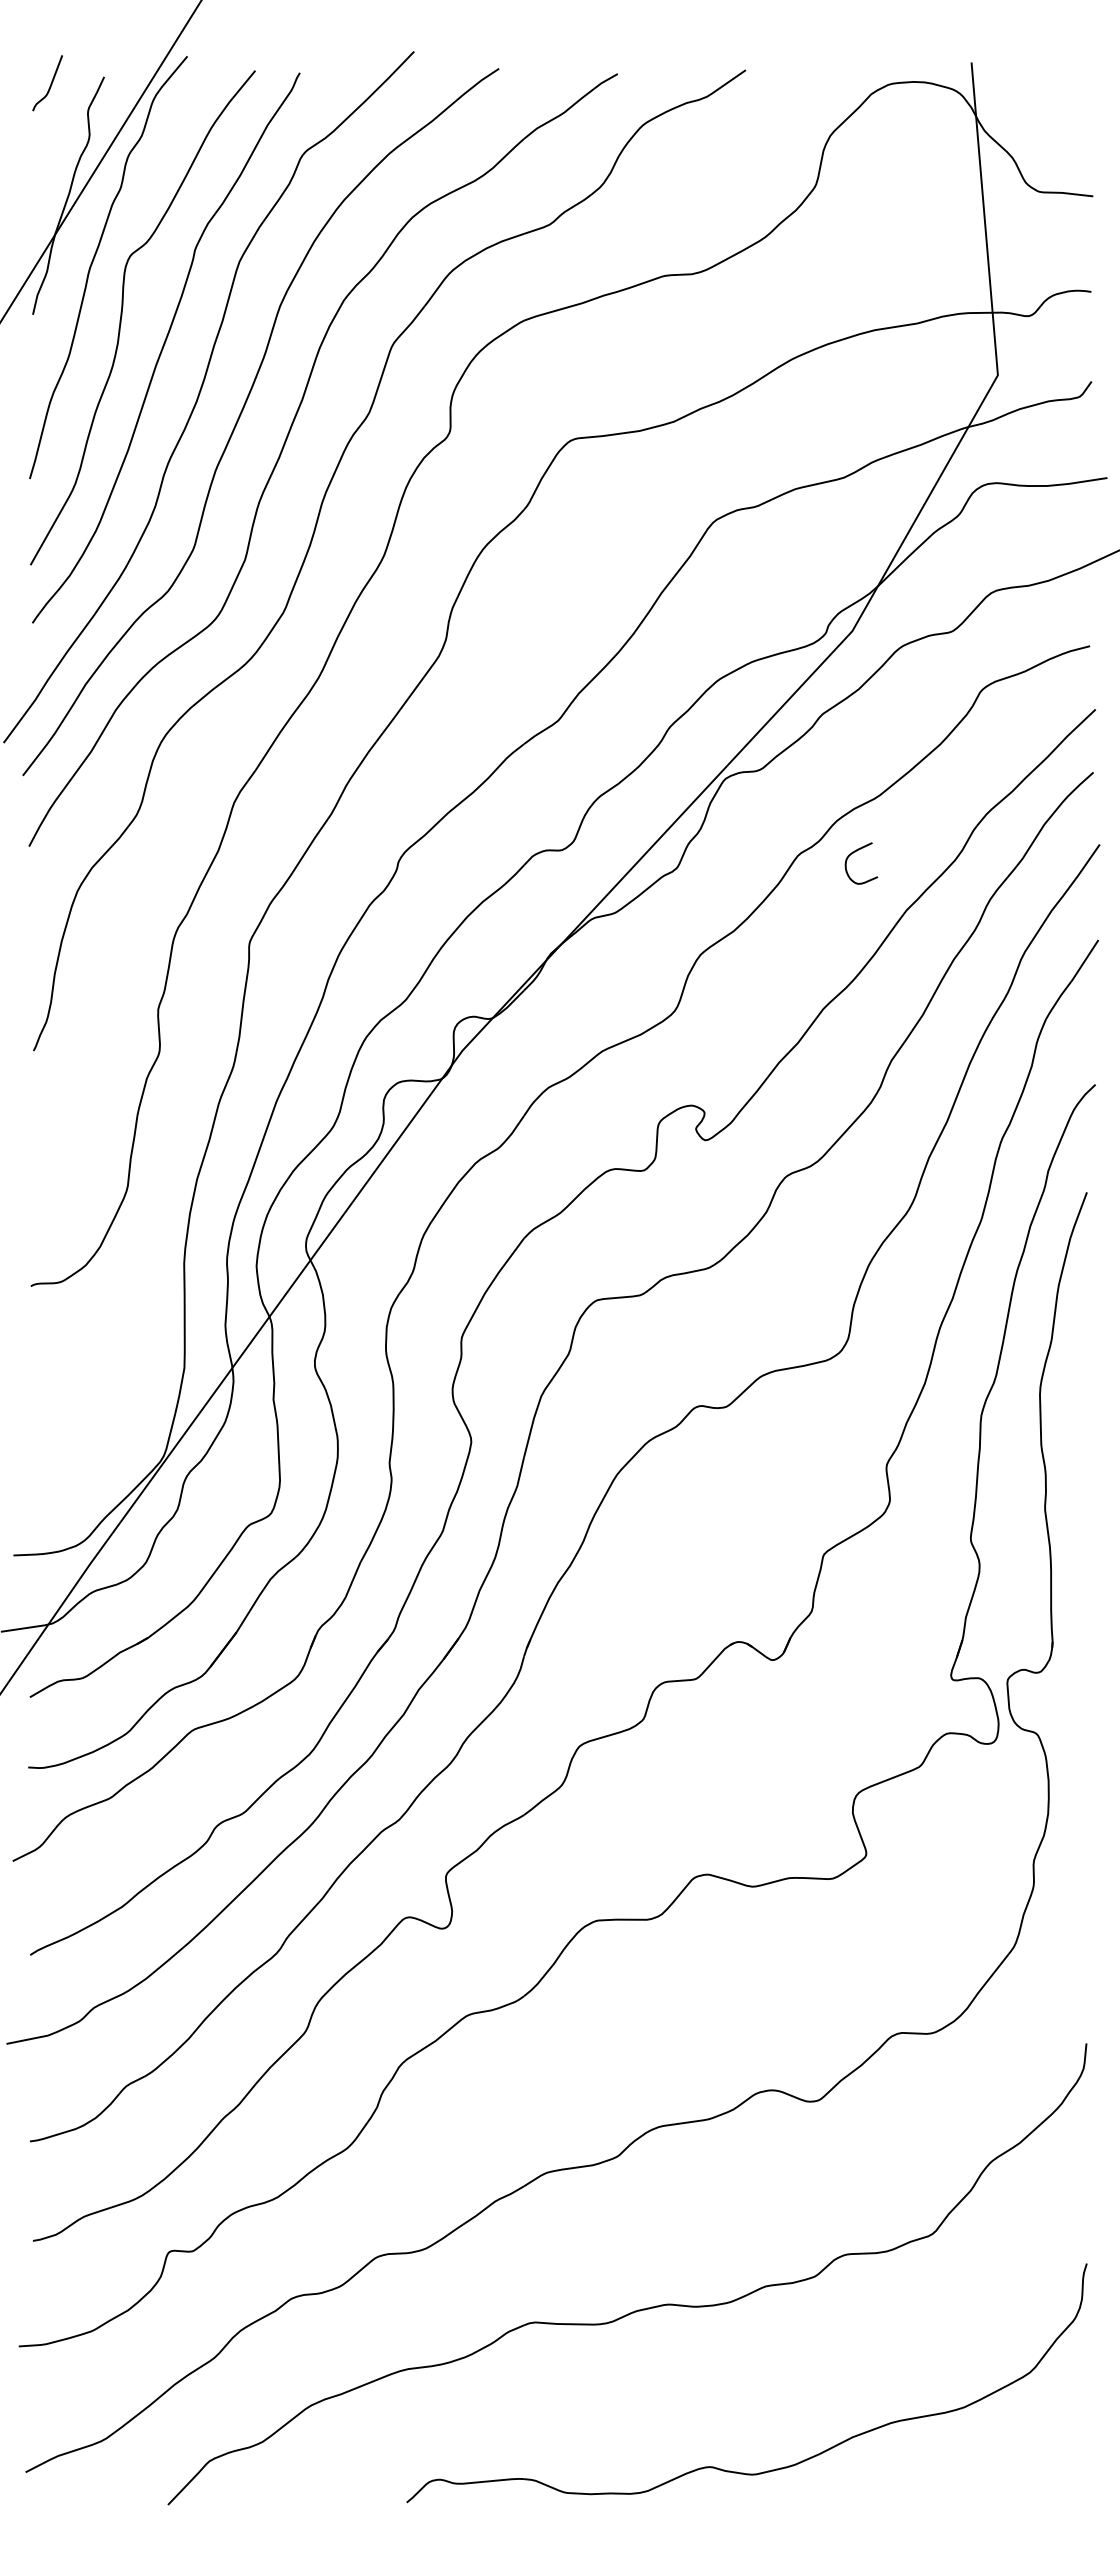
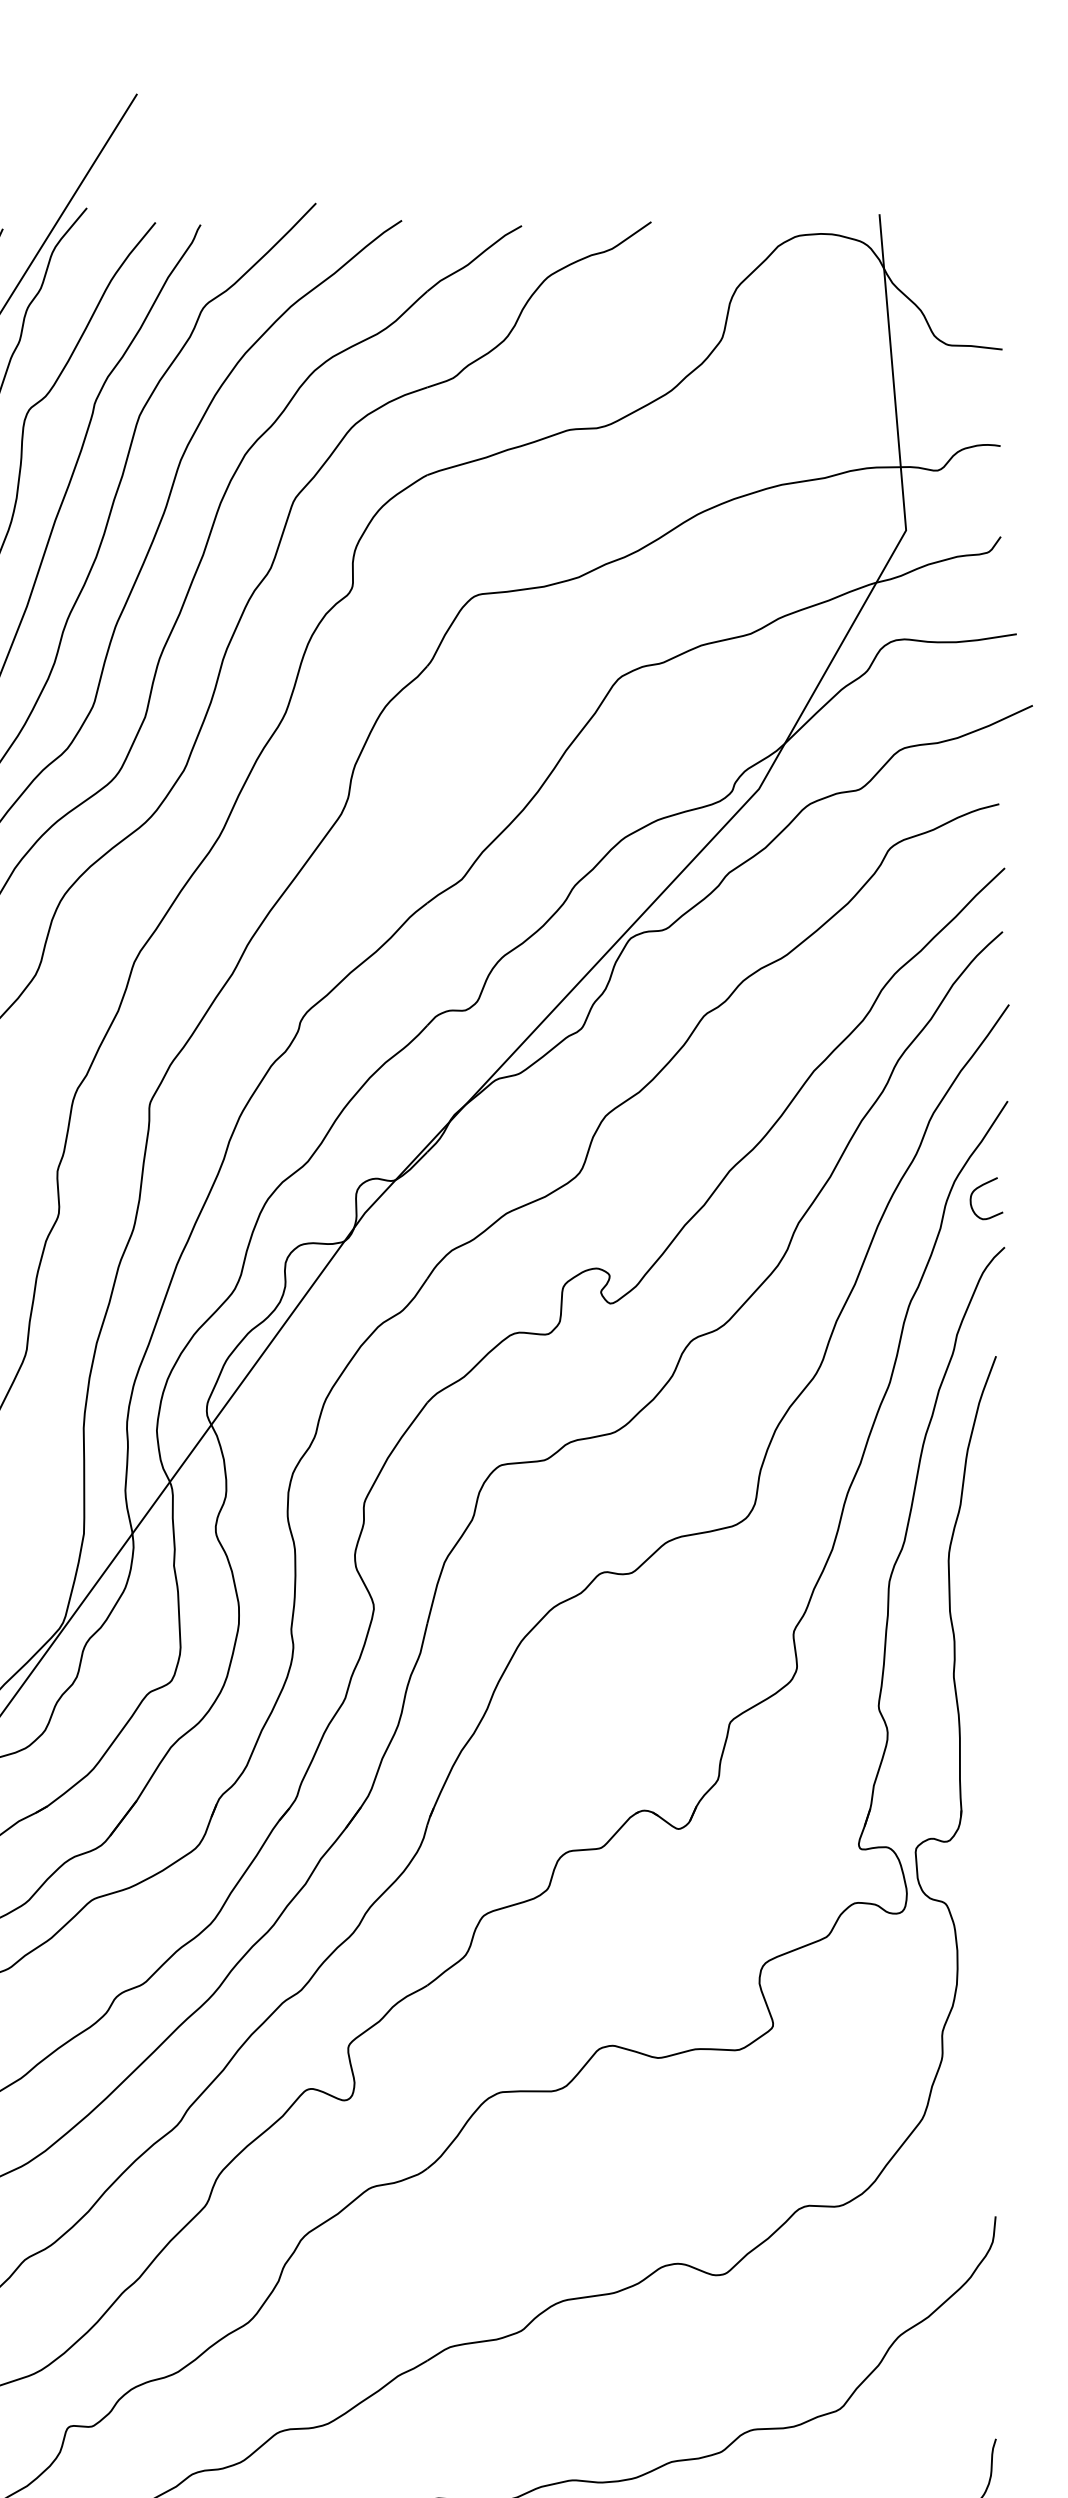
curve: (855, 852) -> (980, 1187), moved

